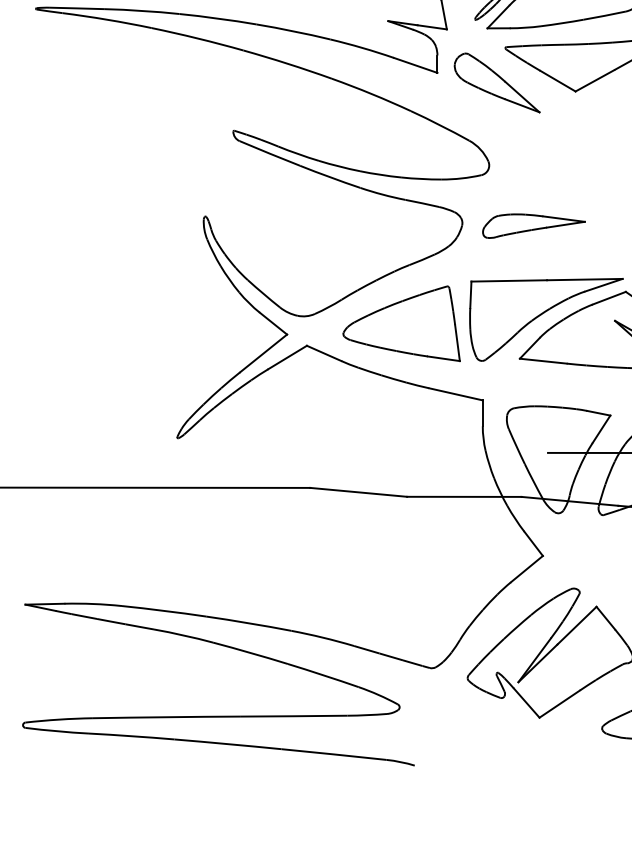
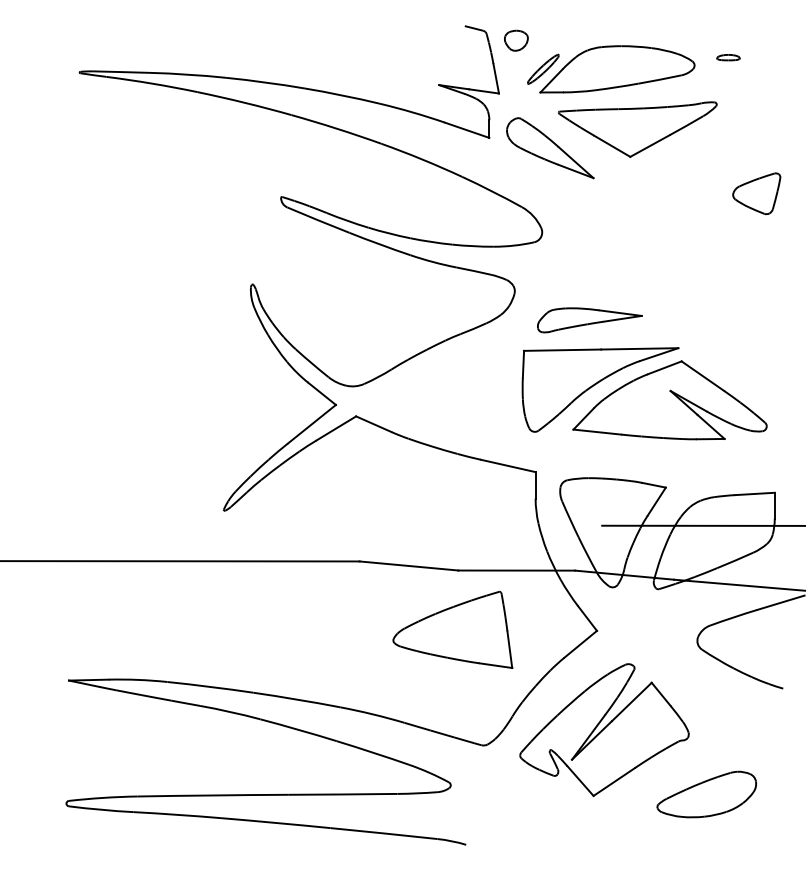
part: (533, 226) -> (589, 320), moved
part: (401, 323) -> (452, 629), moved

